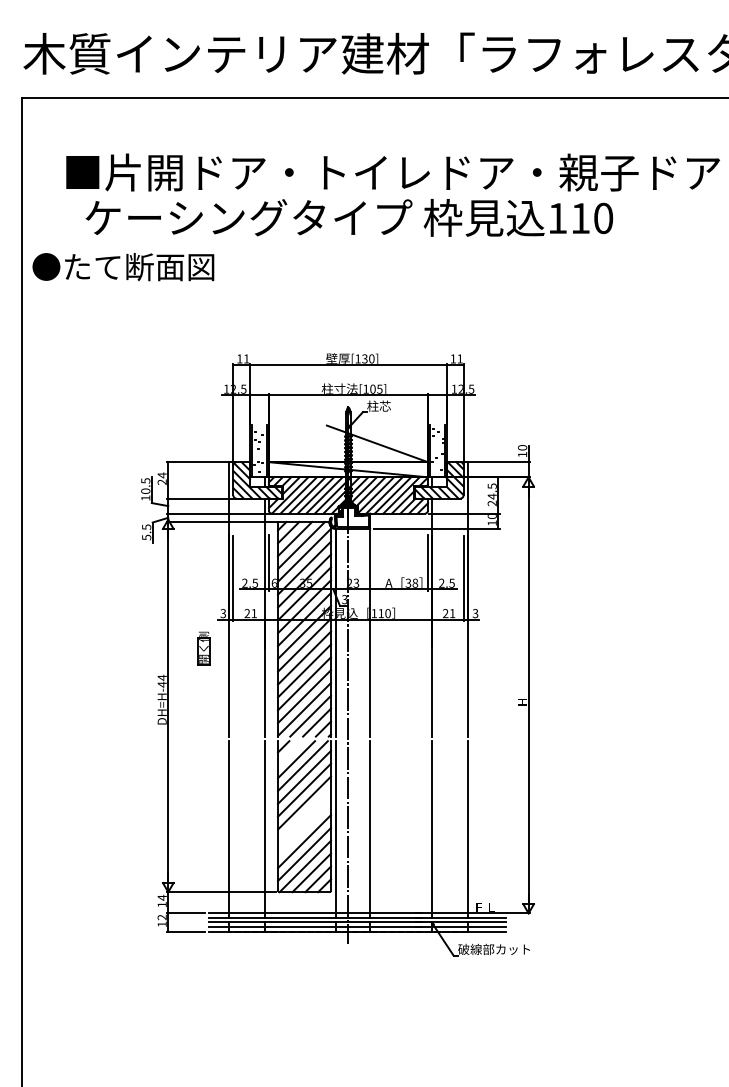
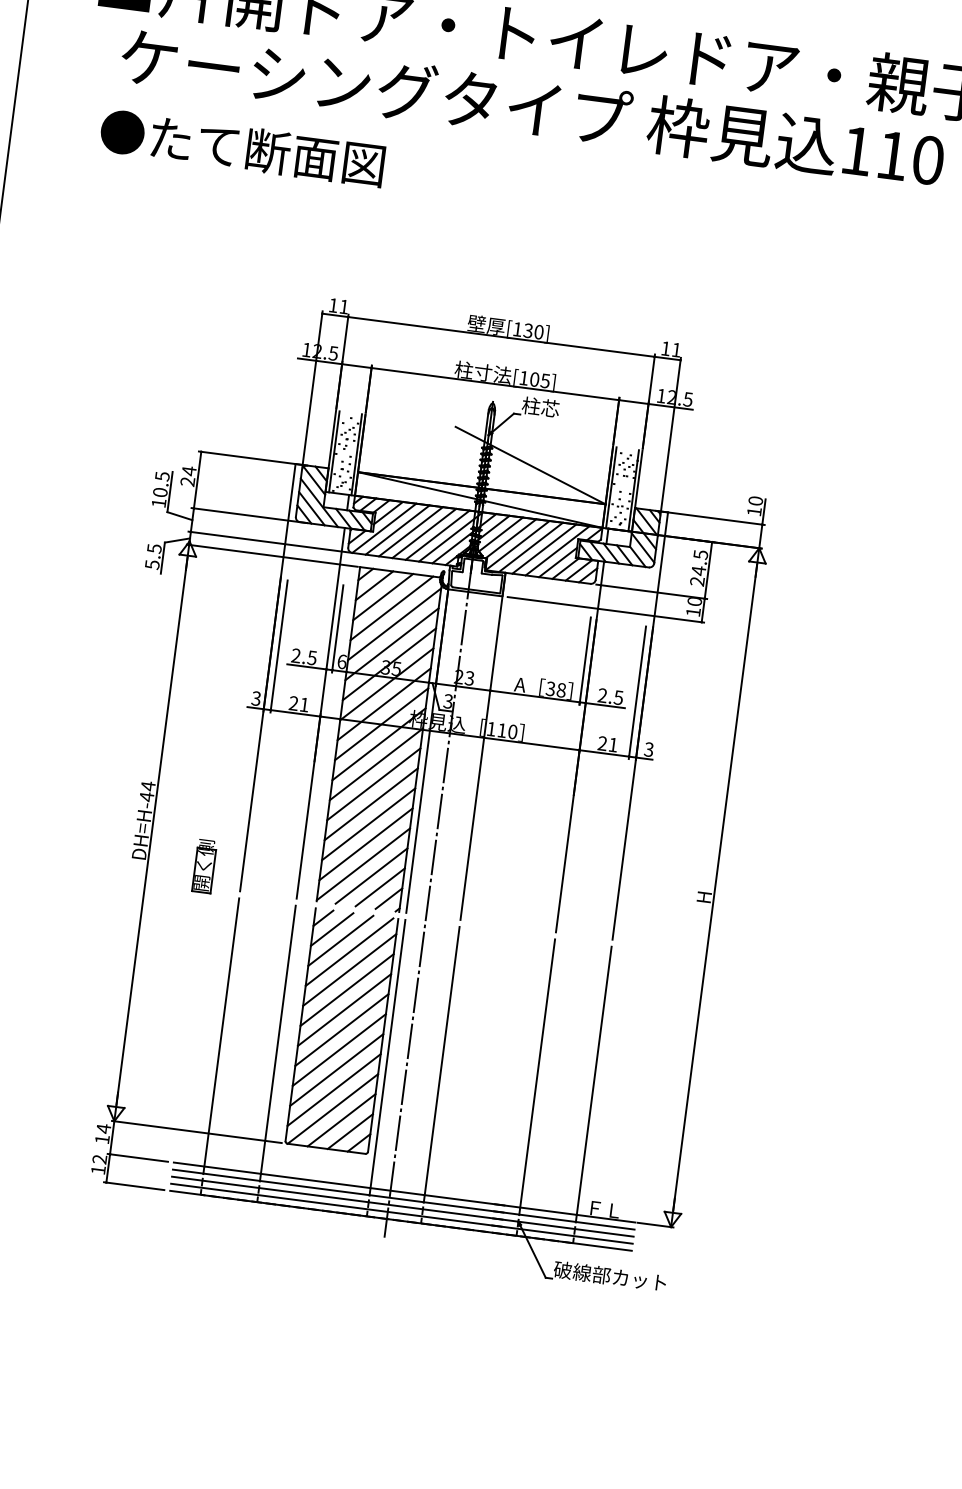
text: (123, 267) -> (242, 148), moved
part: (203, 648) -> (203, 865), moved
line: (290, 753) -> (332, 930), added
line: (304, 815) -> (341, 1029), added
line: (304, 828) -> (339, 1049), added

